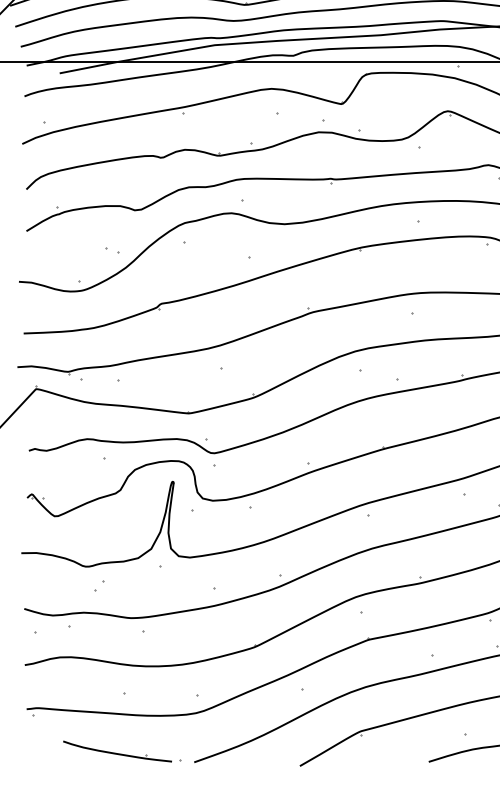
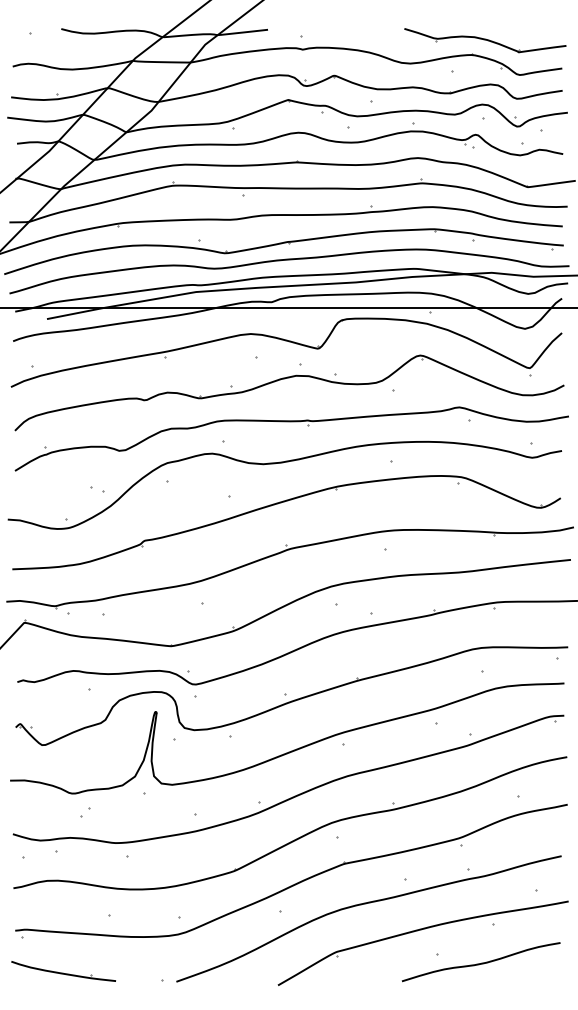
part: (117, 751) -> (63, 971), moved

